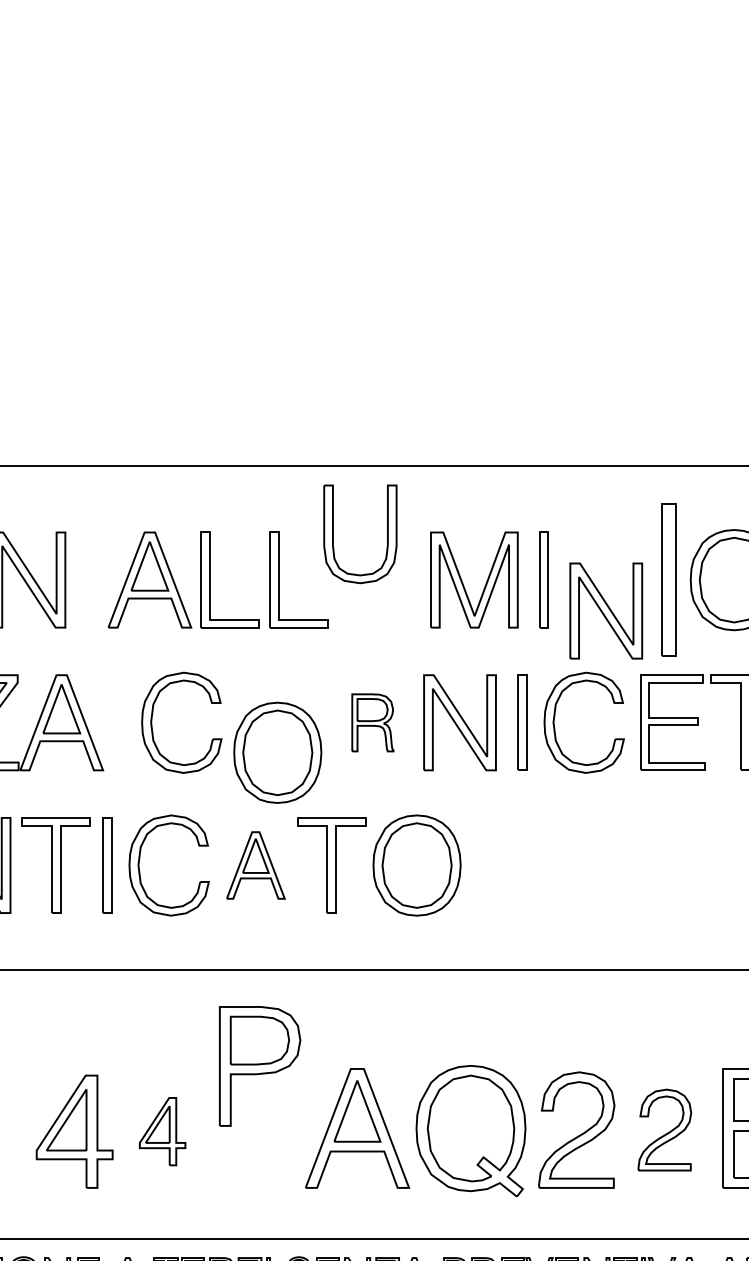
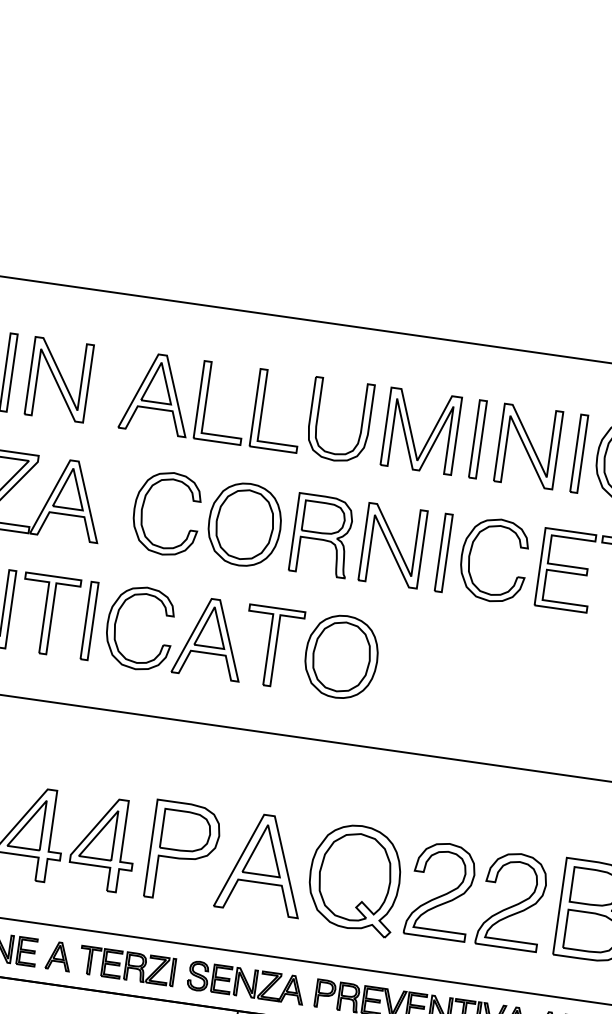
part: (333, 534) -> (317, 417), moved
part: (668, 579) -> (579, 453), size x0.62
part: (606, 610) -> (528, 446), moved
part: (372, 722) -> (321, 535), size x1.67
part: (277, 752) -> (244, 524), moved
part: (255, 865) -> (210, 638), size x1.43
part: (260, 1066) -> (183, 852), moved
part: (664, 1129) -> (512, 900), size x1.43
part: (162, 1131) -> (103, 843), size x1.67

